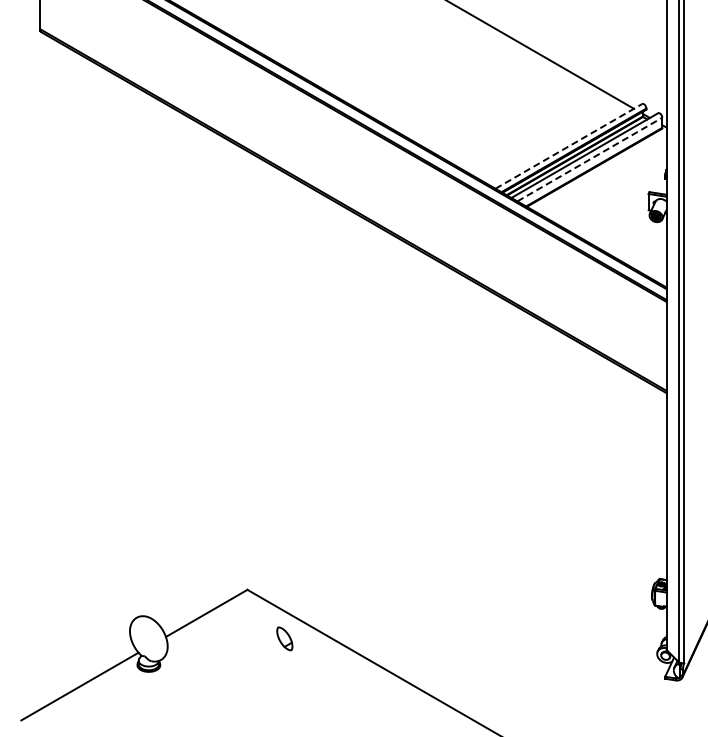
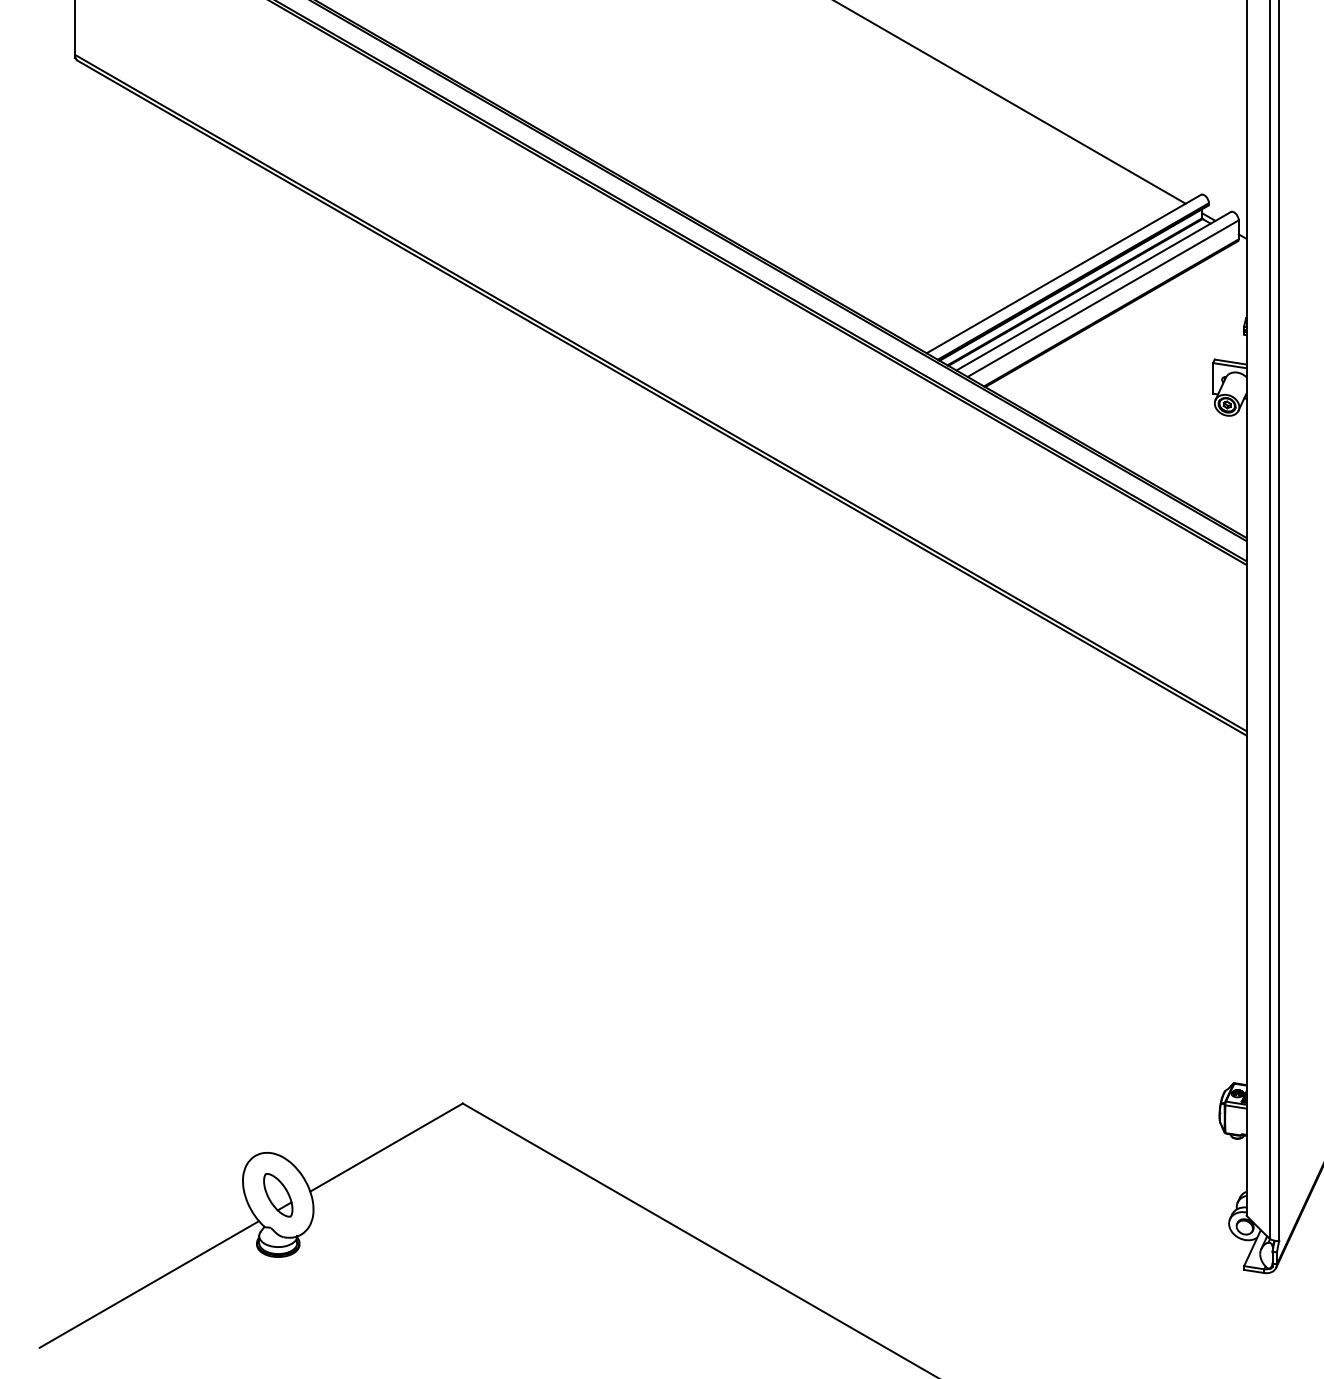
line: (568, 146) -> (1063, 274), dashed -> solid
line: (589, 159) -> (1102, 298), dashed -> solid
part: (284, 638) -> (277, 1194), moved

